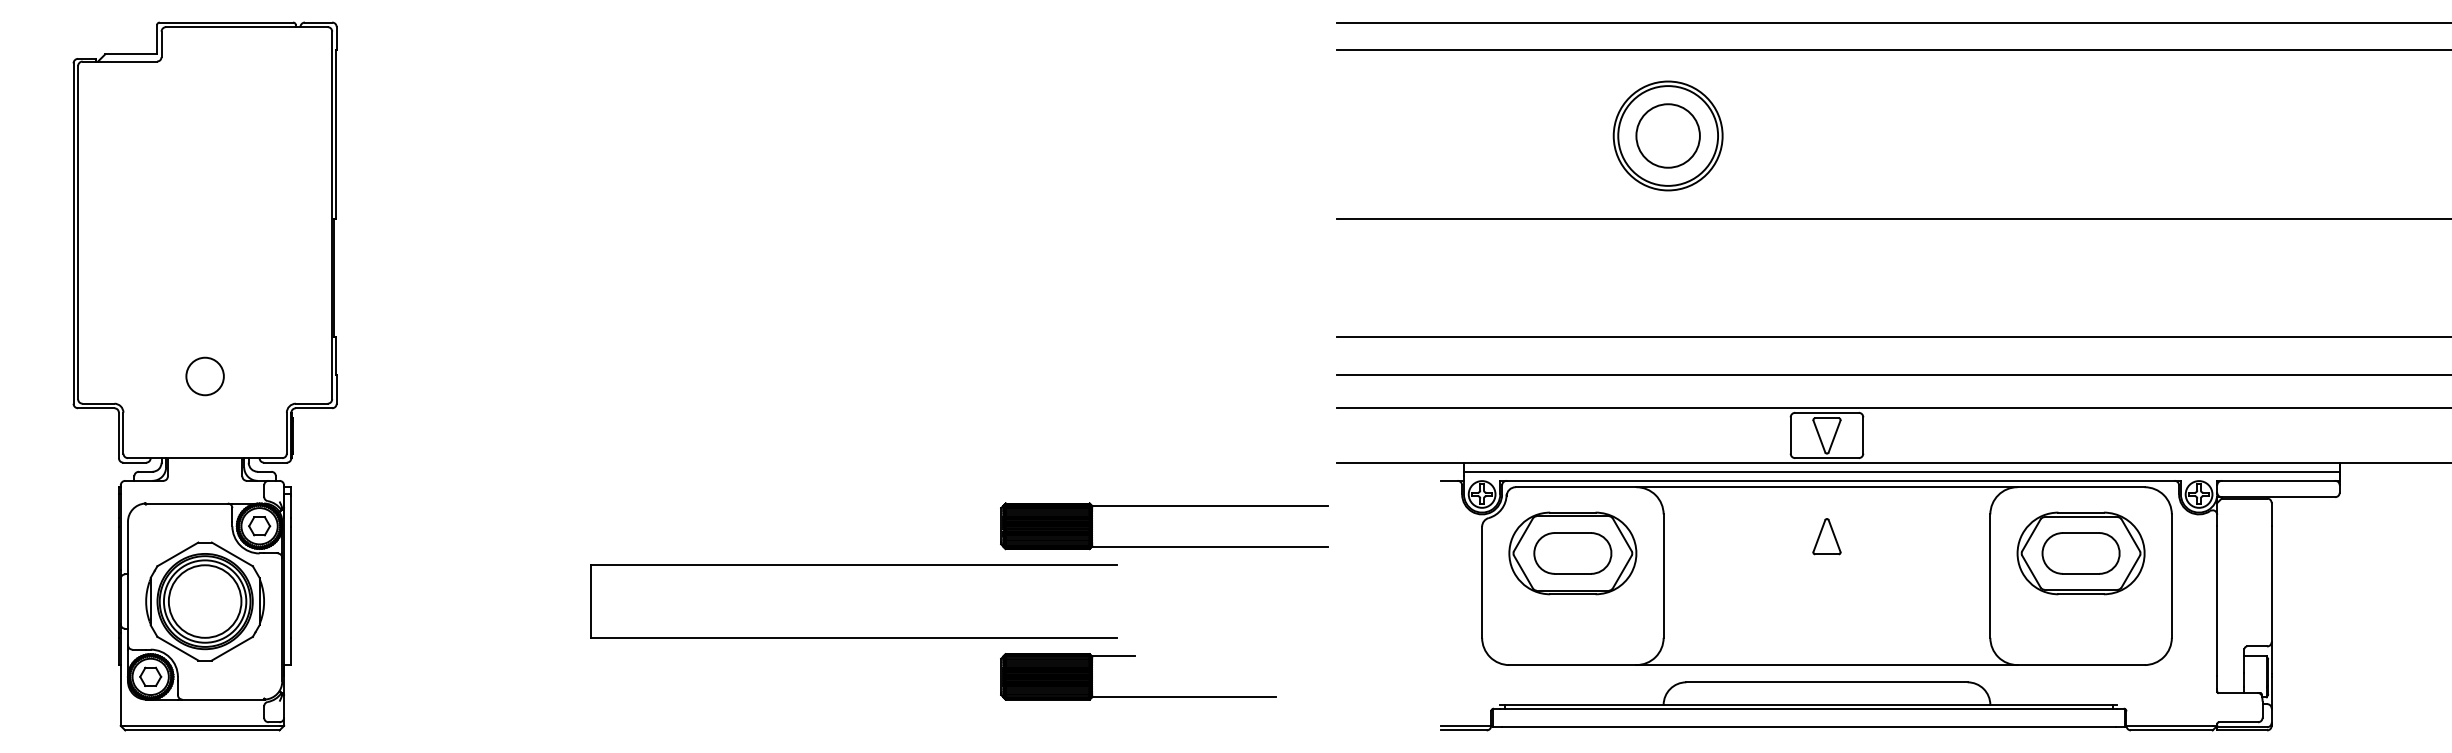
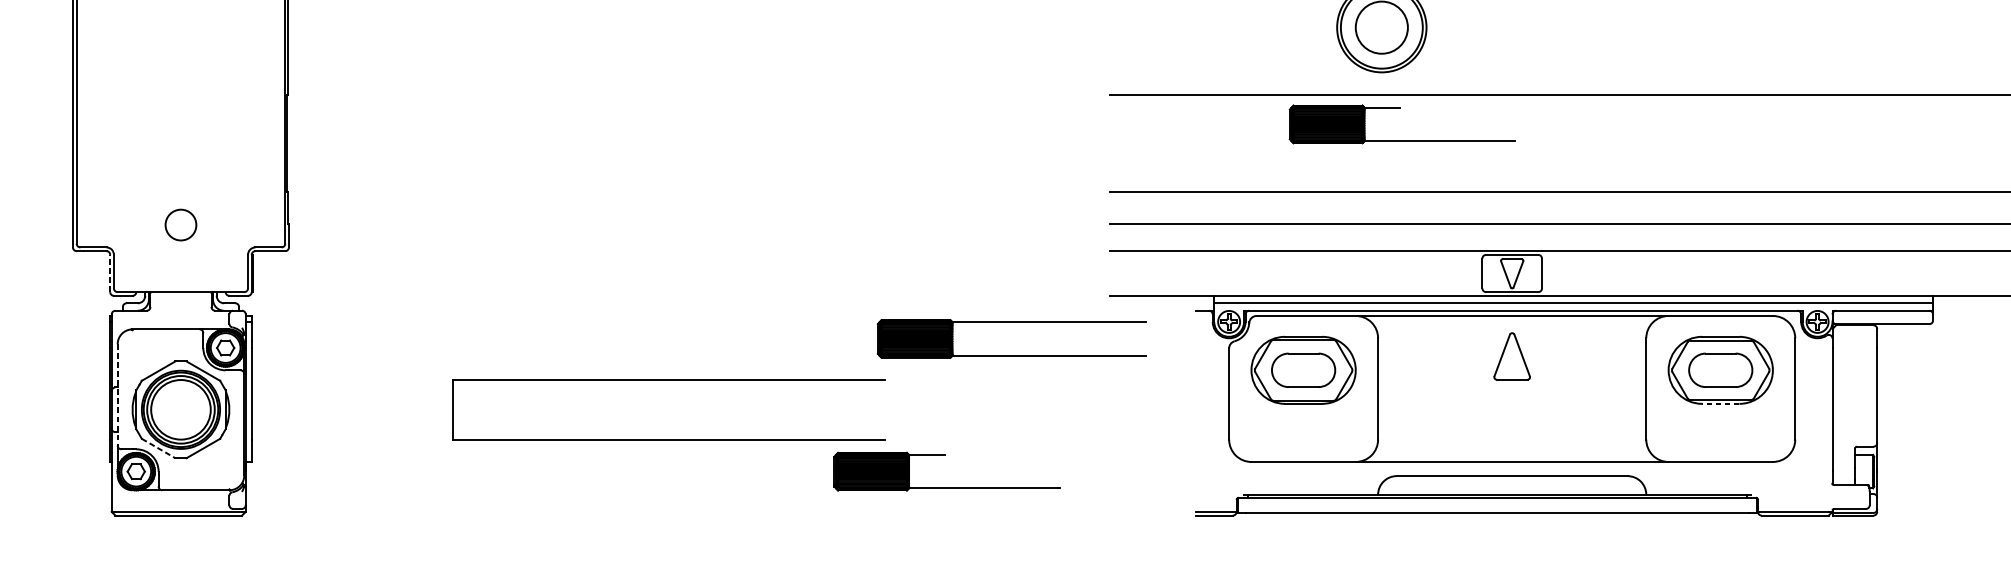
part: (1693, 273) -> (1402, 140), added
line: (118, 435) -> (109, 273), solid -> dashed
part: (1164, 506) -> (1011, 322), moved
part: (1826, 536) -> (1511, 356), size x1.6
part: (853, 565) -> (668, 380), moved
line: (128, 583) -> (118, 395), solid -> dashed
line: (2081, 594) -> (1721, 404), solid -> dashed
line: (177, 648) -> (158, 448), solid -> dashed

